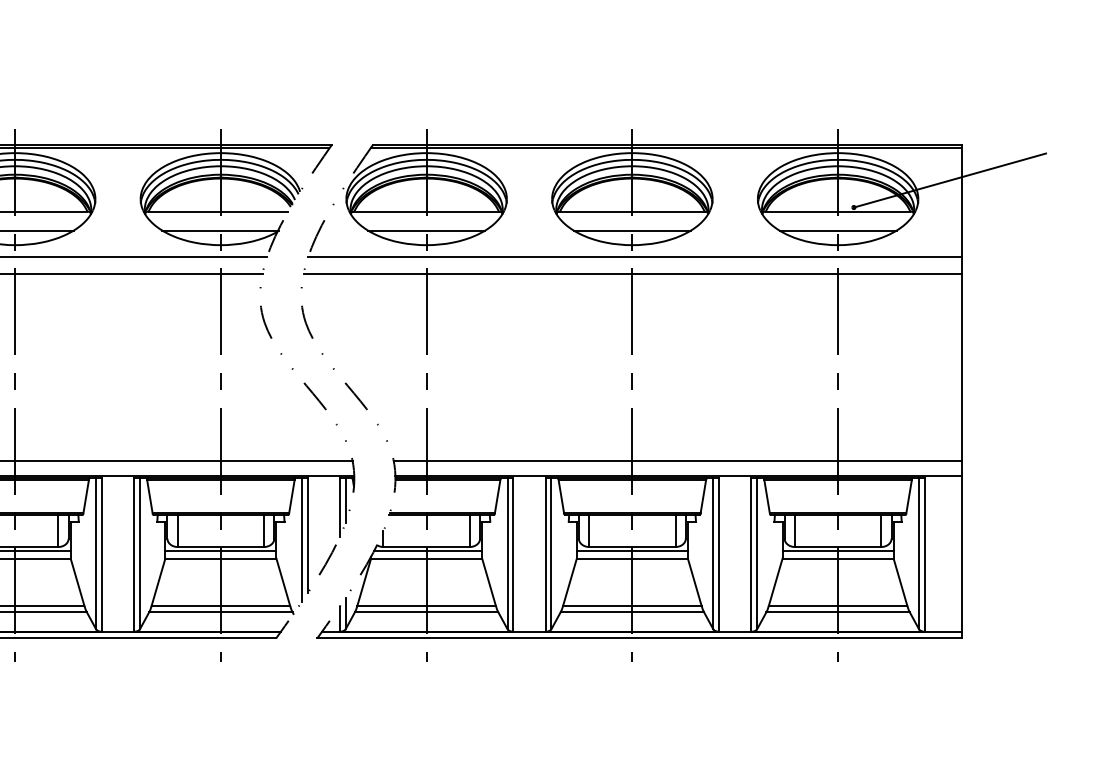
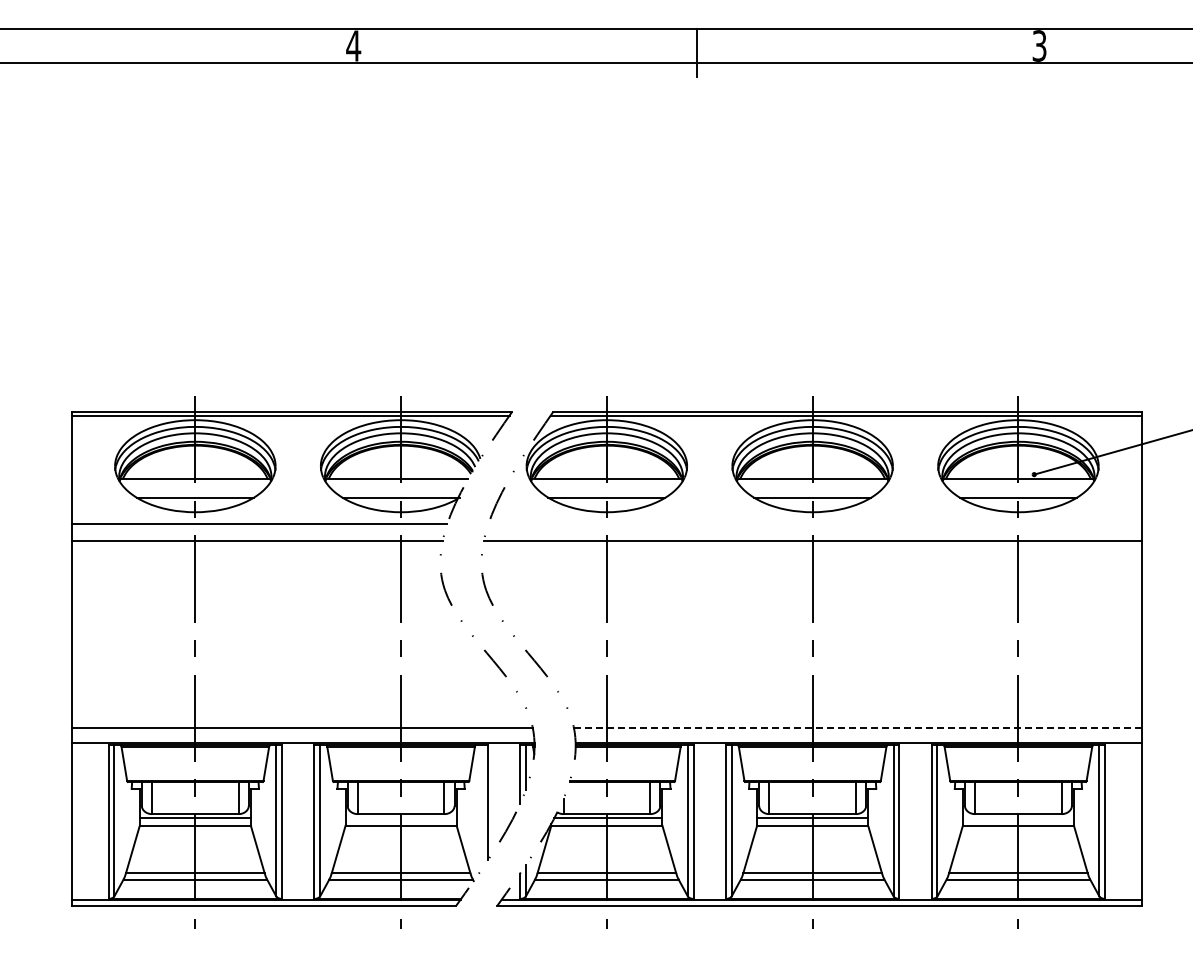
line: (634, 256) -> (814, 523), removed
line: (677, 461) -> (857, 728), solid -> dashed
line: (302, 540) -> (482, 807), removed
line: (220, 551) -> (400, 818), removed
line: (837, 551) -> (1017, 818), removed

